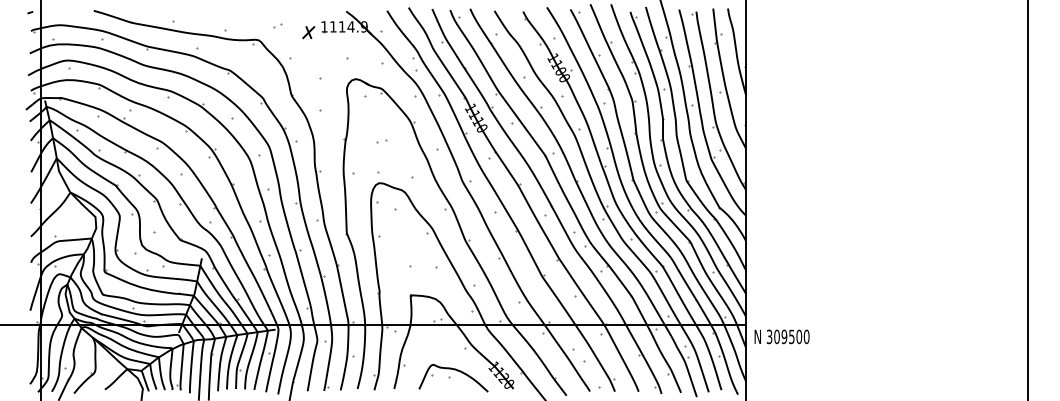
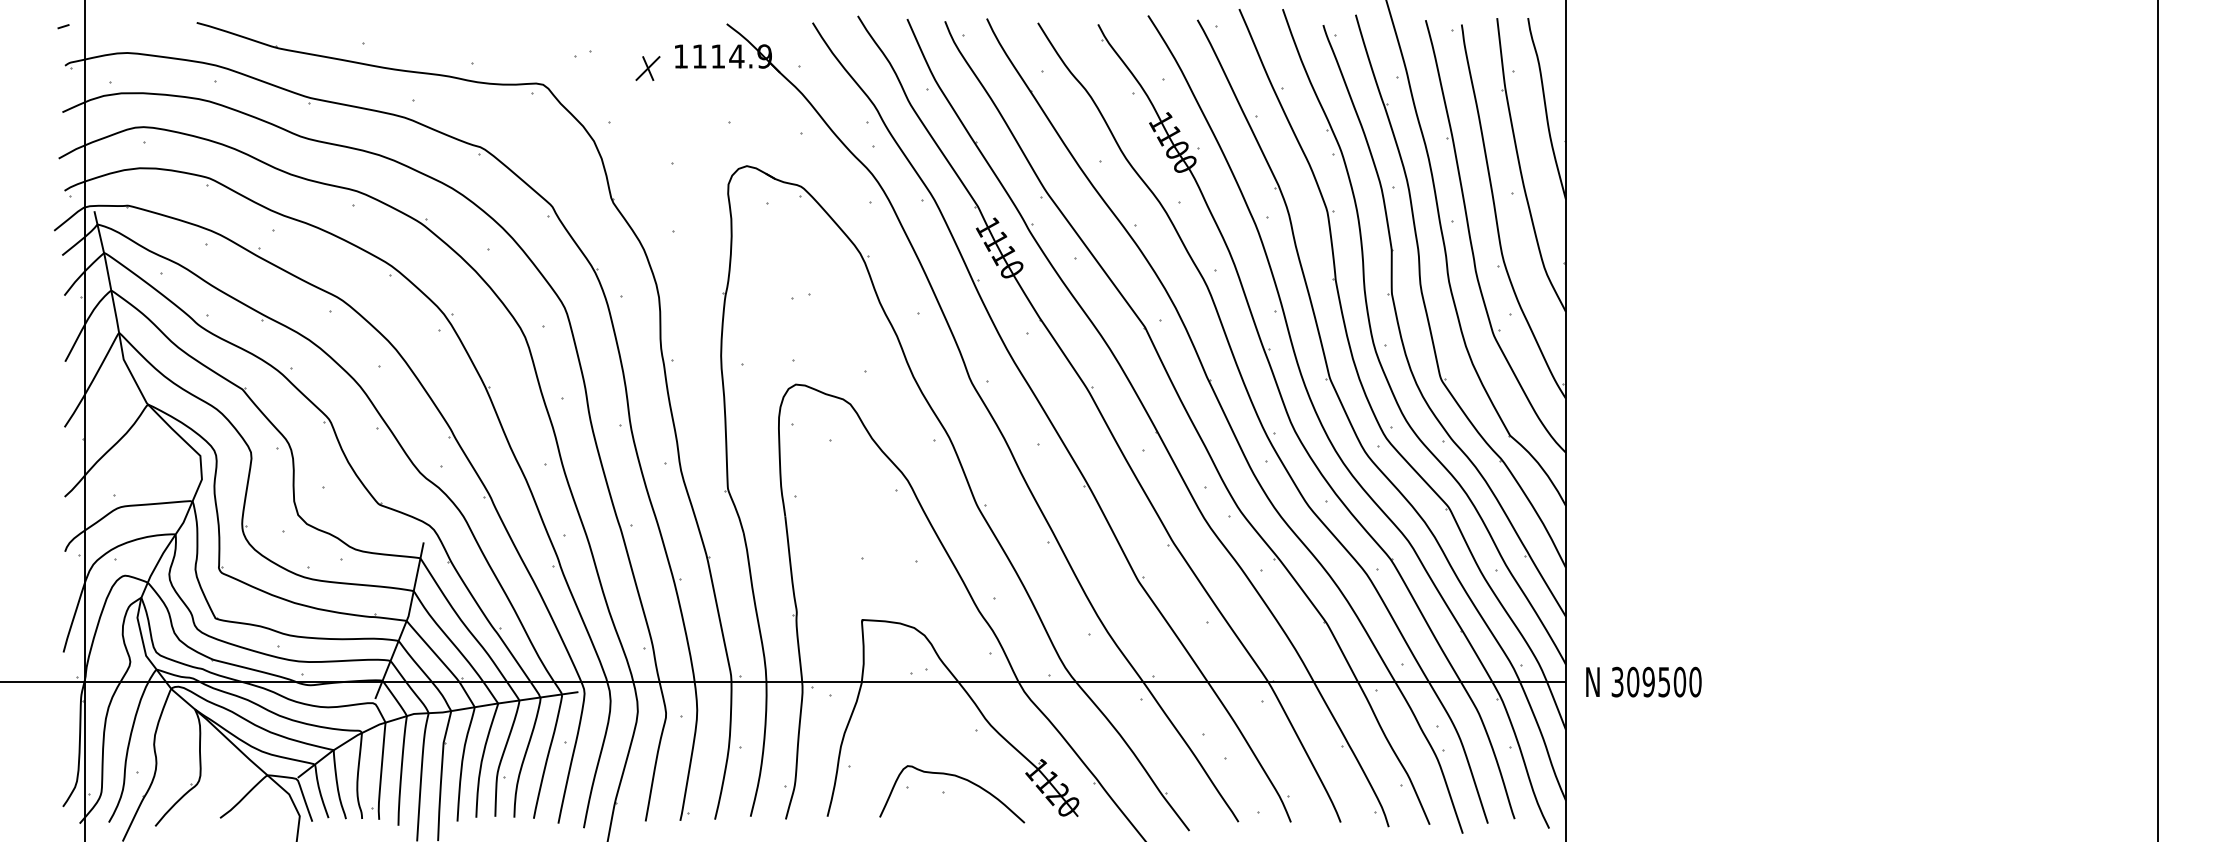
text: (781, 336) -> (1642, 681), moved

